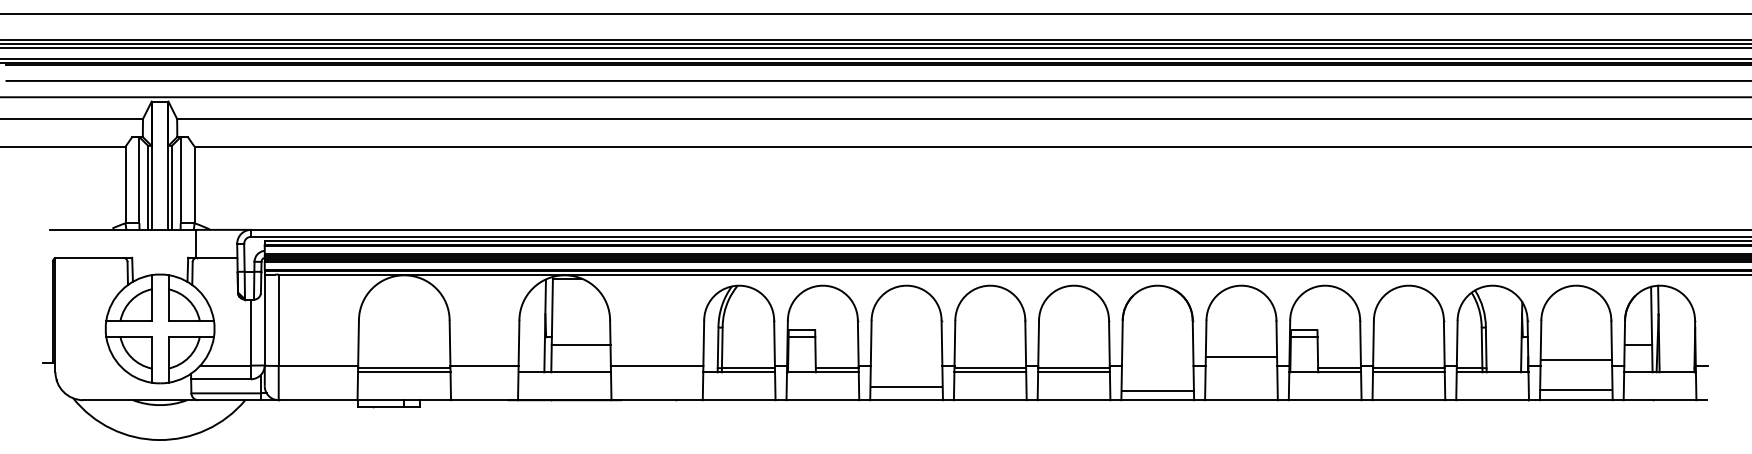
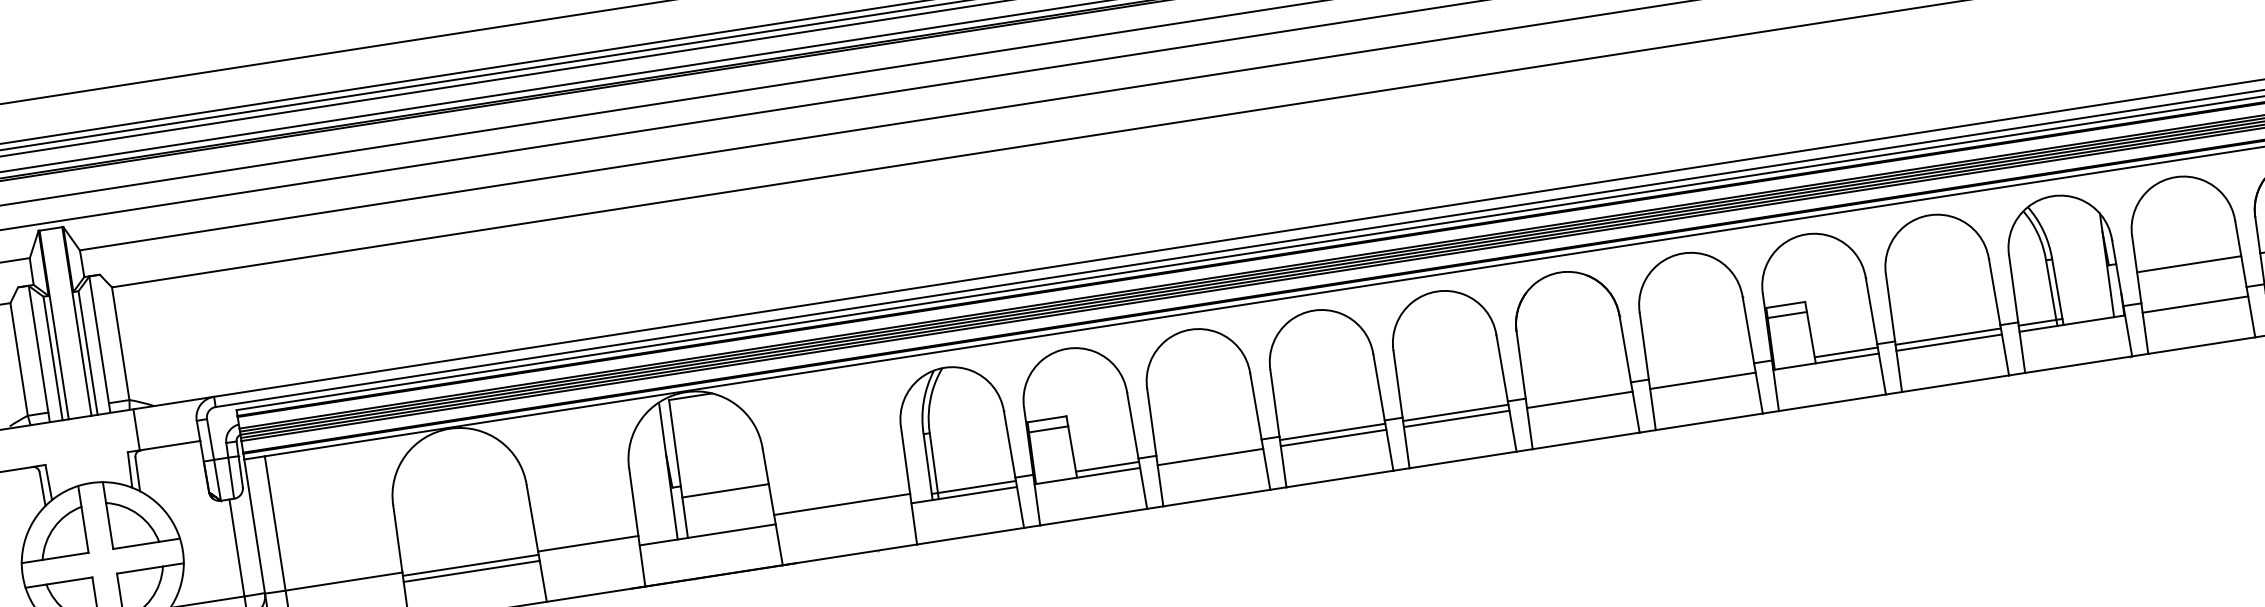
line: (1241, 357) -> (1703, 381), moved
line: (1575, 359) -> (2187, 263), moved
line: (906, 387) -> (1210, 457), moved
line: (1576, 390) -> (2195, 304), moved
line: (1157, 391) -> (1579, 400), moved

